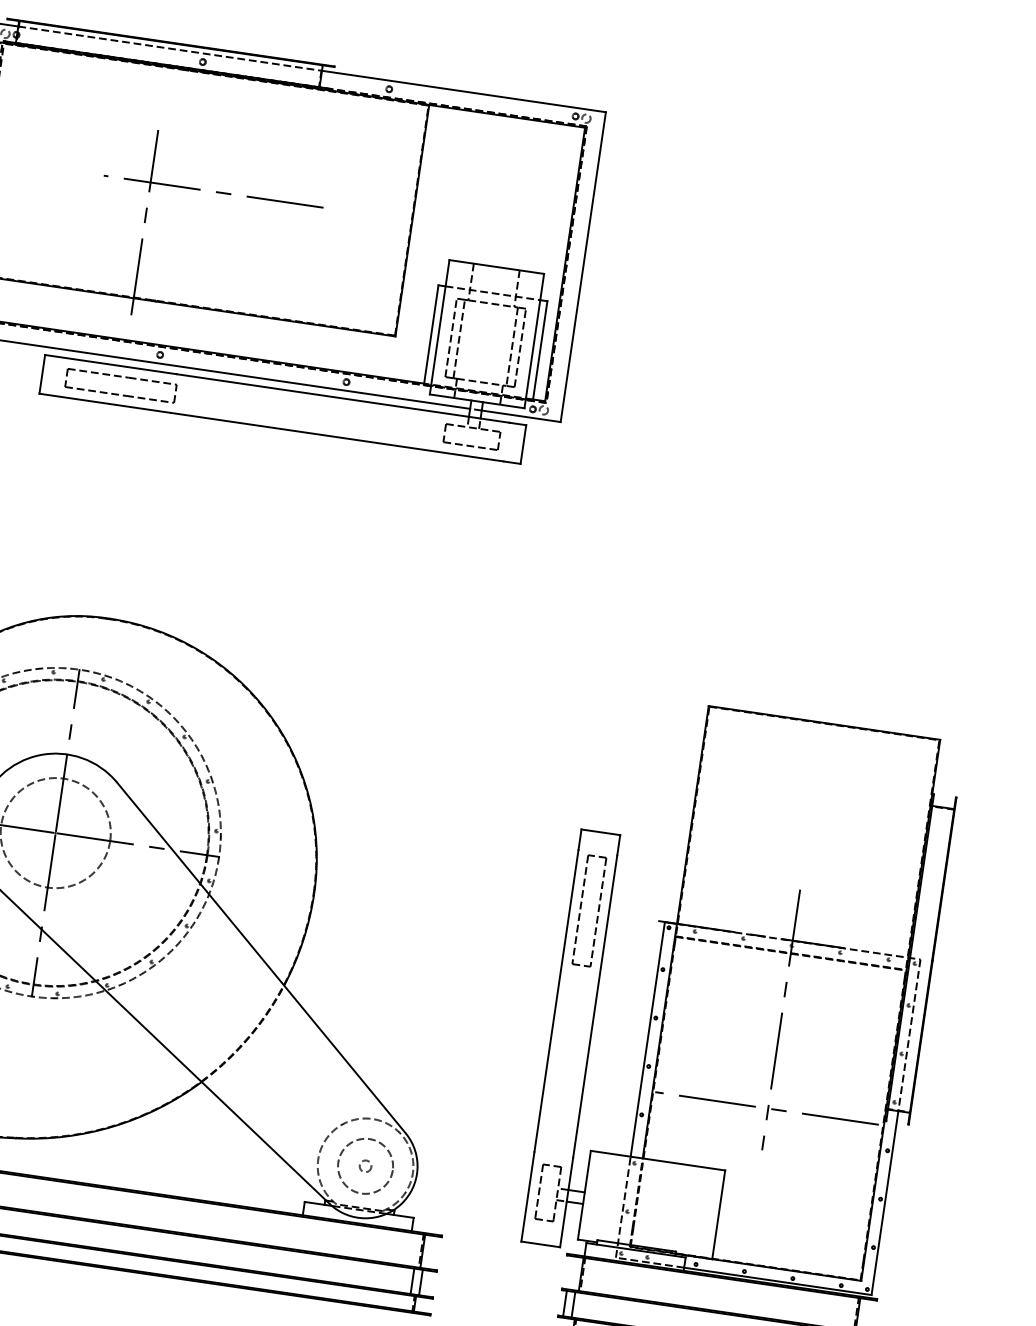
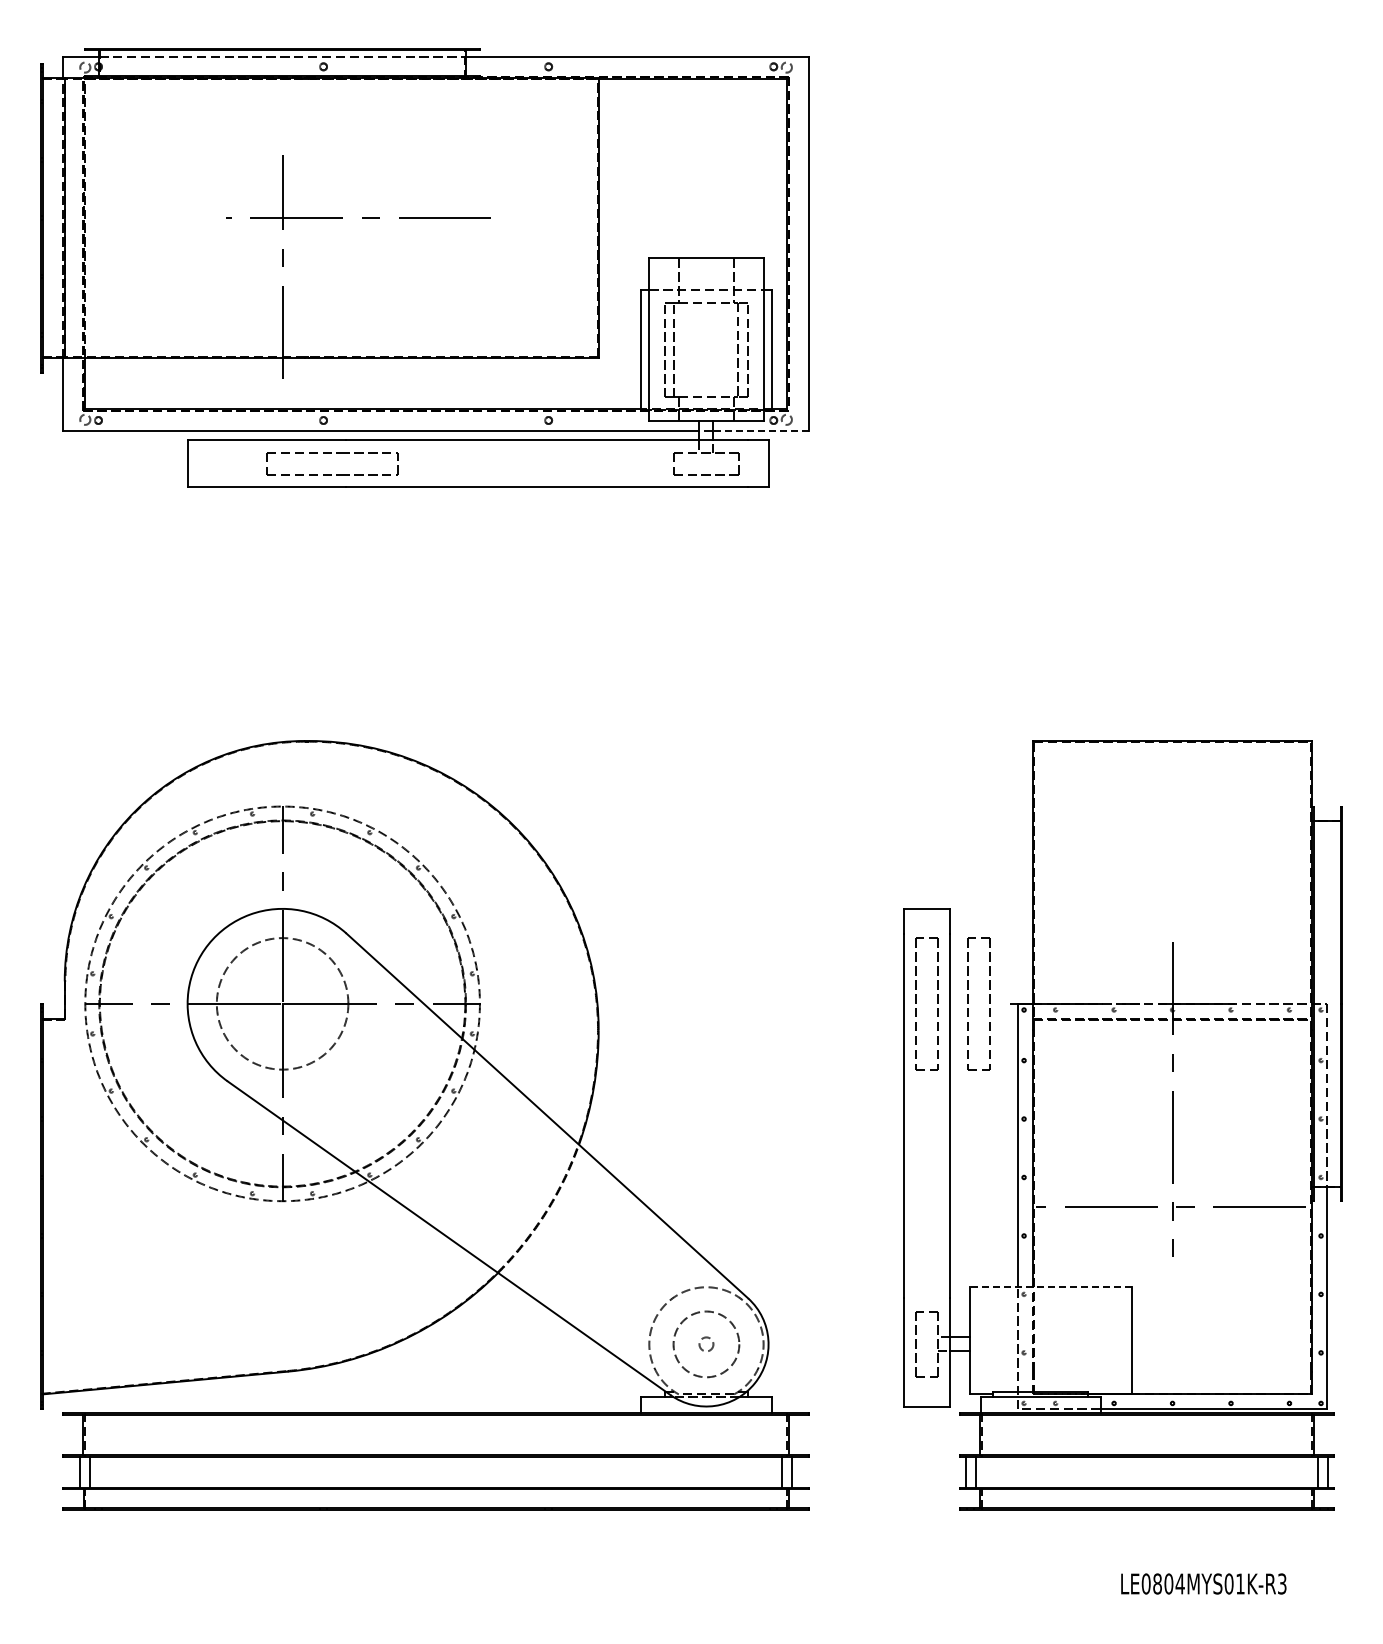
part: (121, 377) -> (331, 453), moved
line: (521, 416) -> (761, 430), solid -> dashed
part: (623, 915) -> (968, 1003), added
line: (657, 1160) -> (1050, 1287), solid -> dashed

